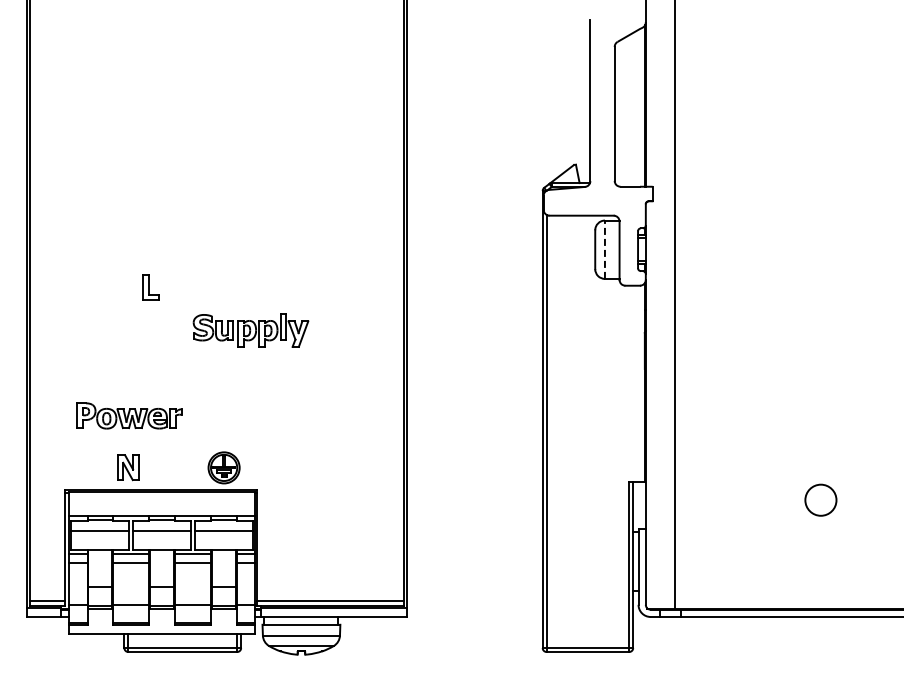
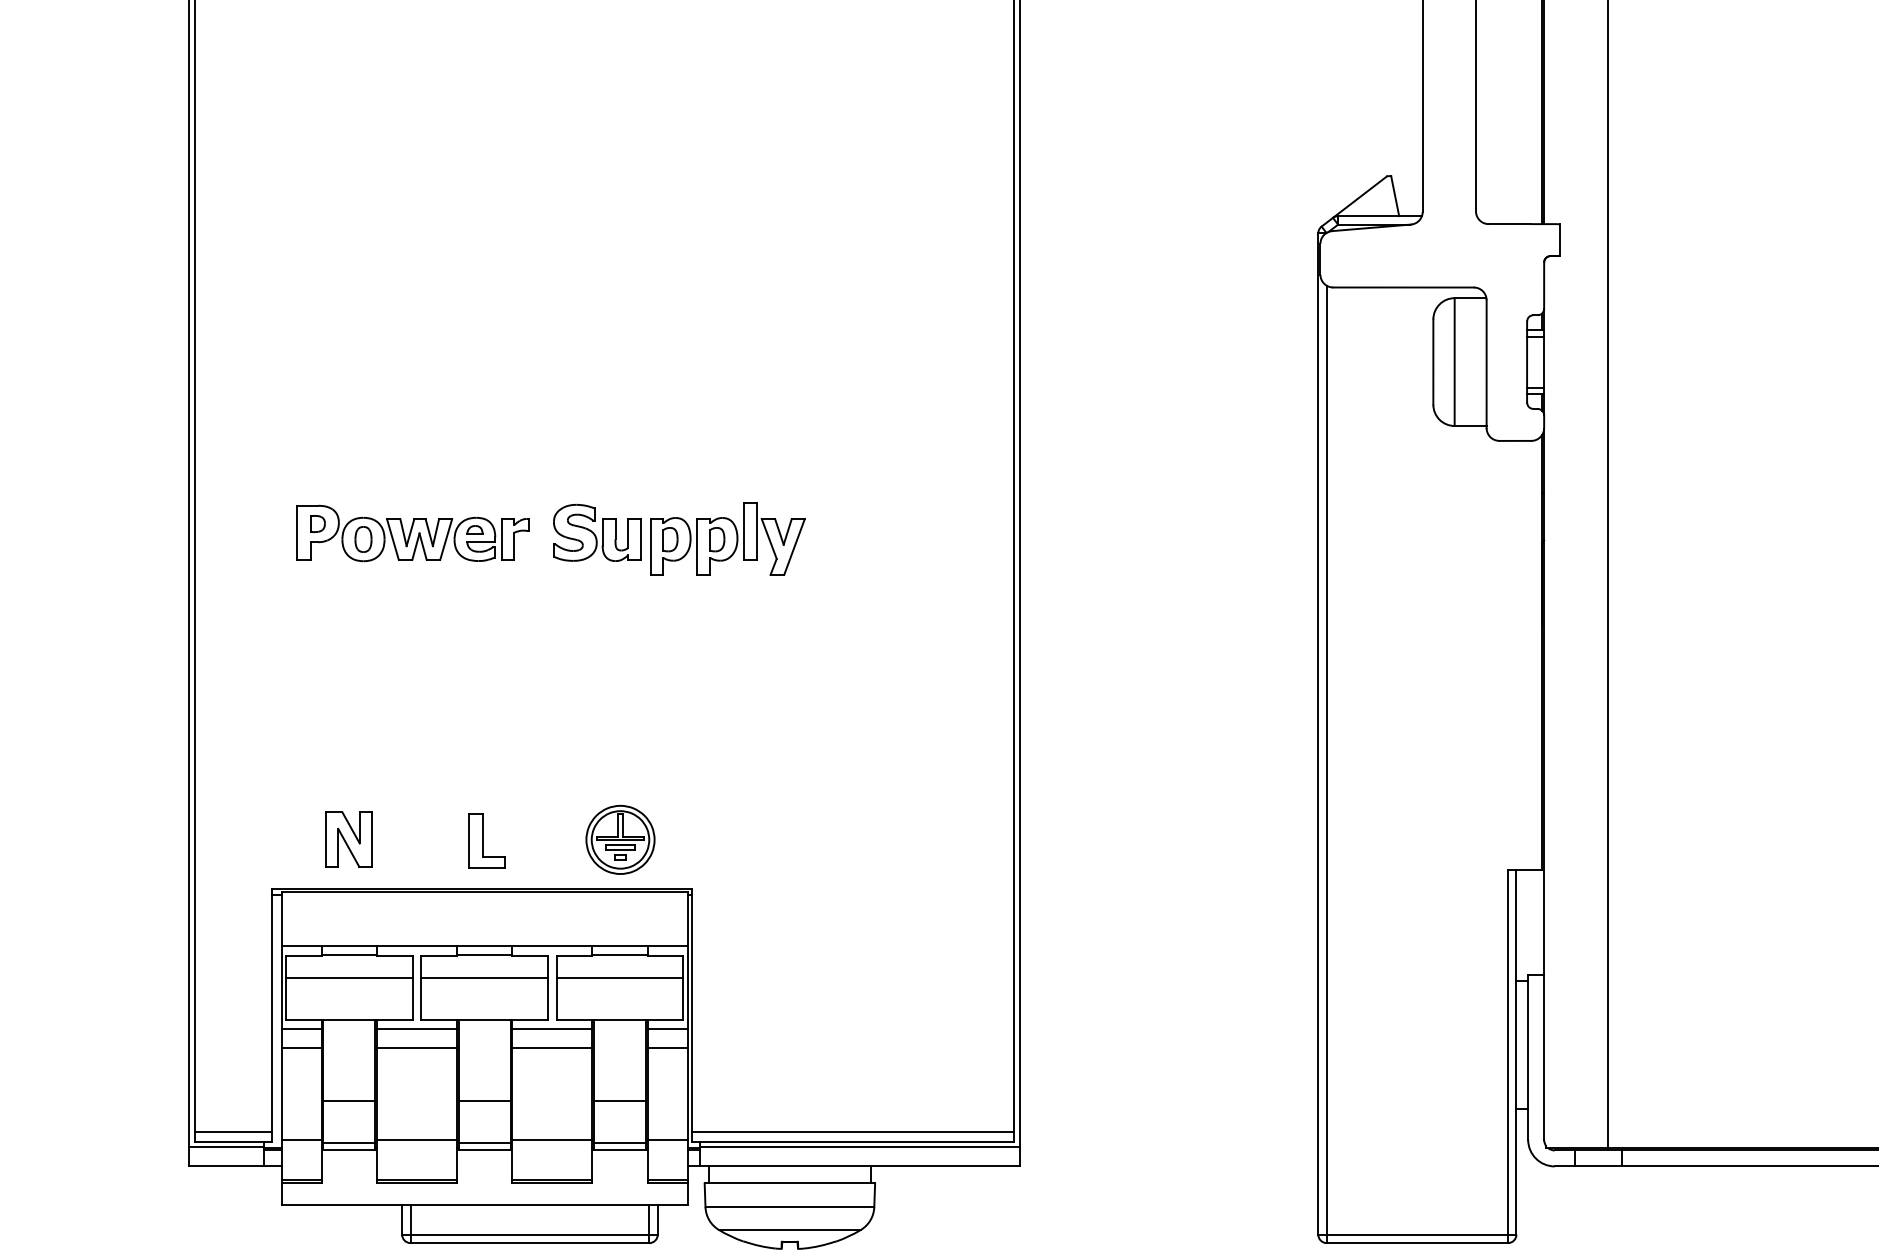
line: (604, 249) -> (1453, 361), dashed -> solid
part: (150, 287) -> (485, 841), moved
part: (129, 415) -> (413, 532), moved
part: (128, 467) -> (349, 839), moved

